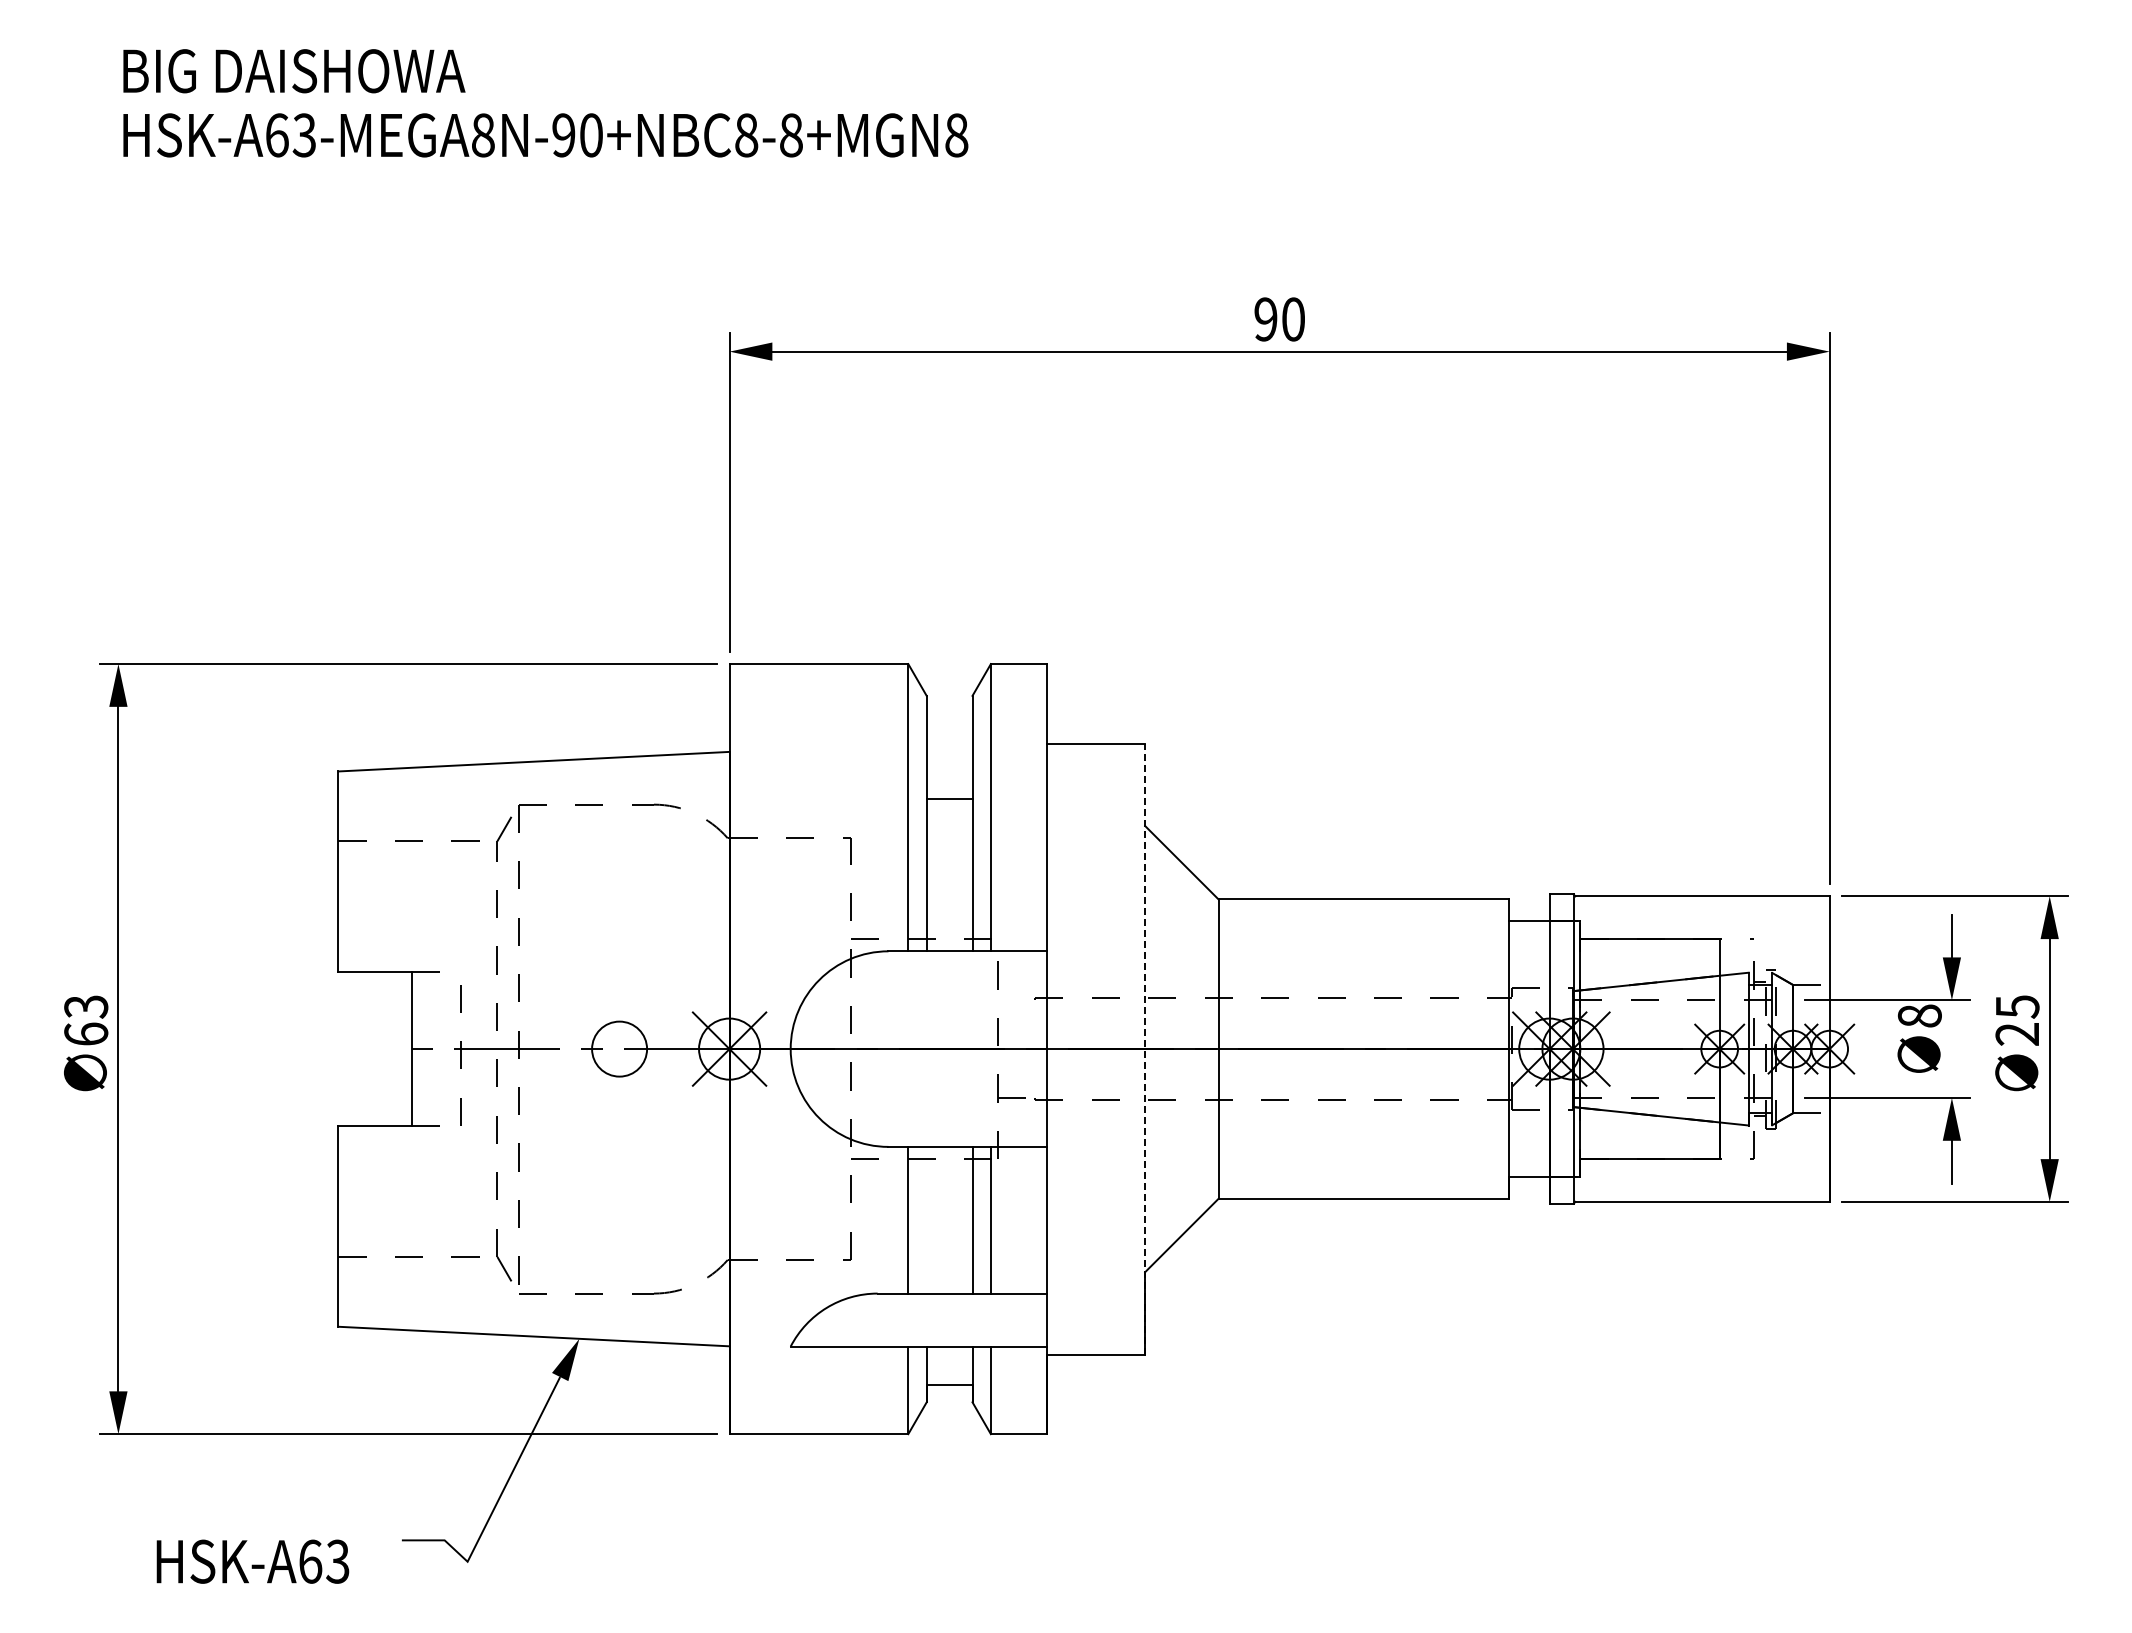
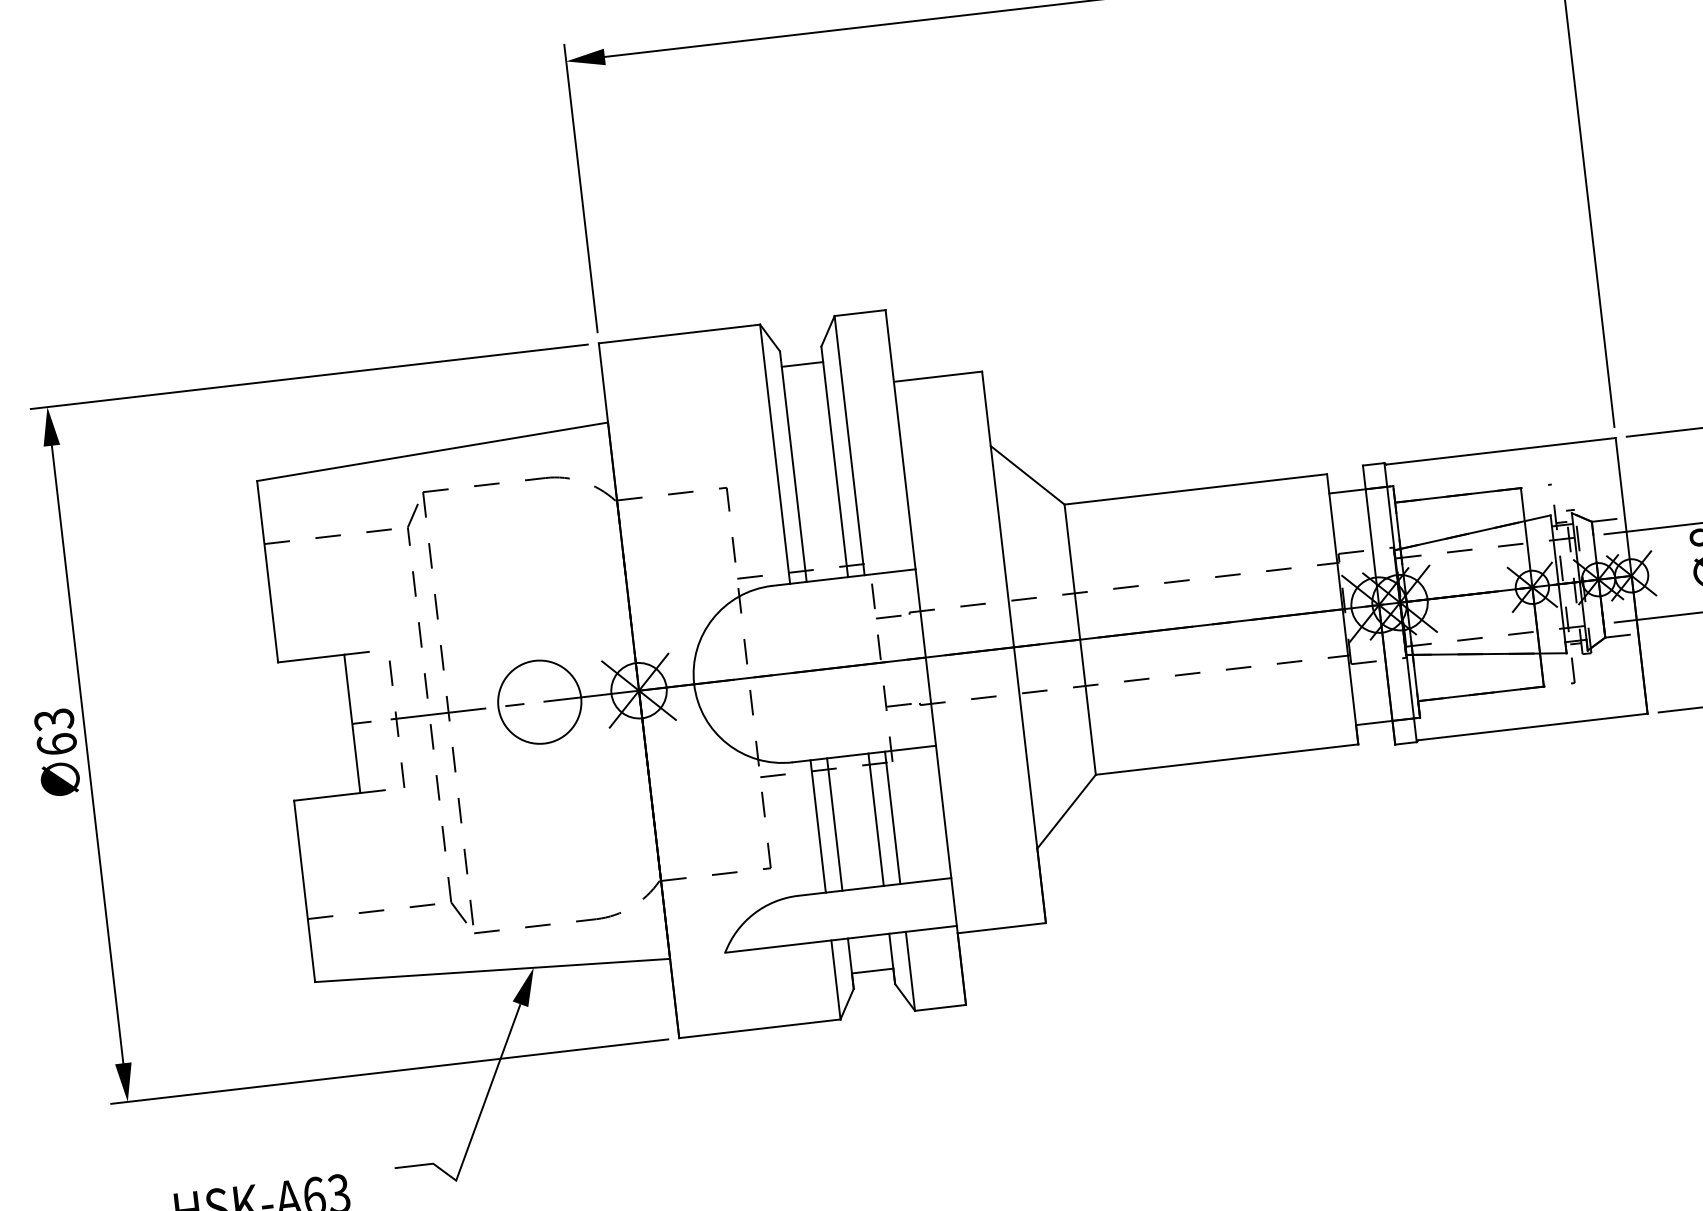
line: (949, 798) -> (802, 364), moved
line: (1011, 999) -> (888, 616), added
circle: (619, 1048) -> (539, 701), size x1.67
line: (1145, 1049) -> (1014, 647), dashed -> solid
line: (926, 1219) -> (834, 823), added

